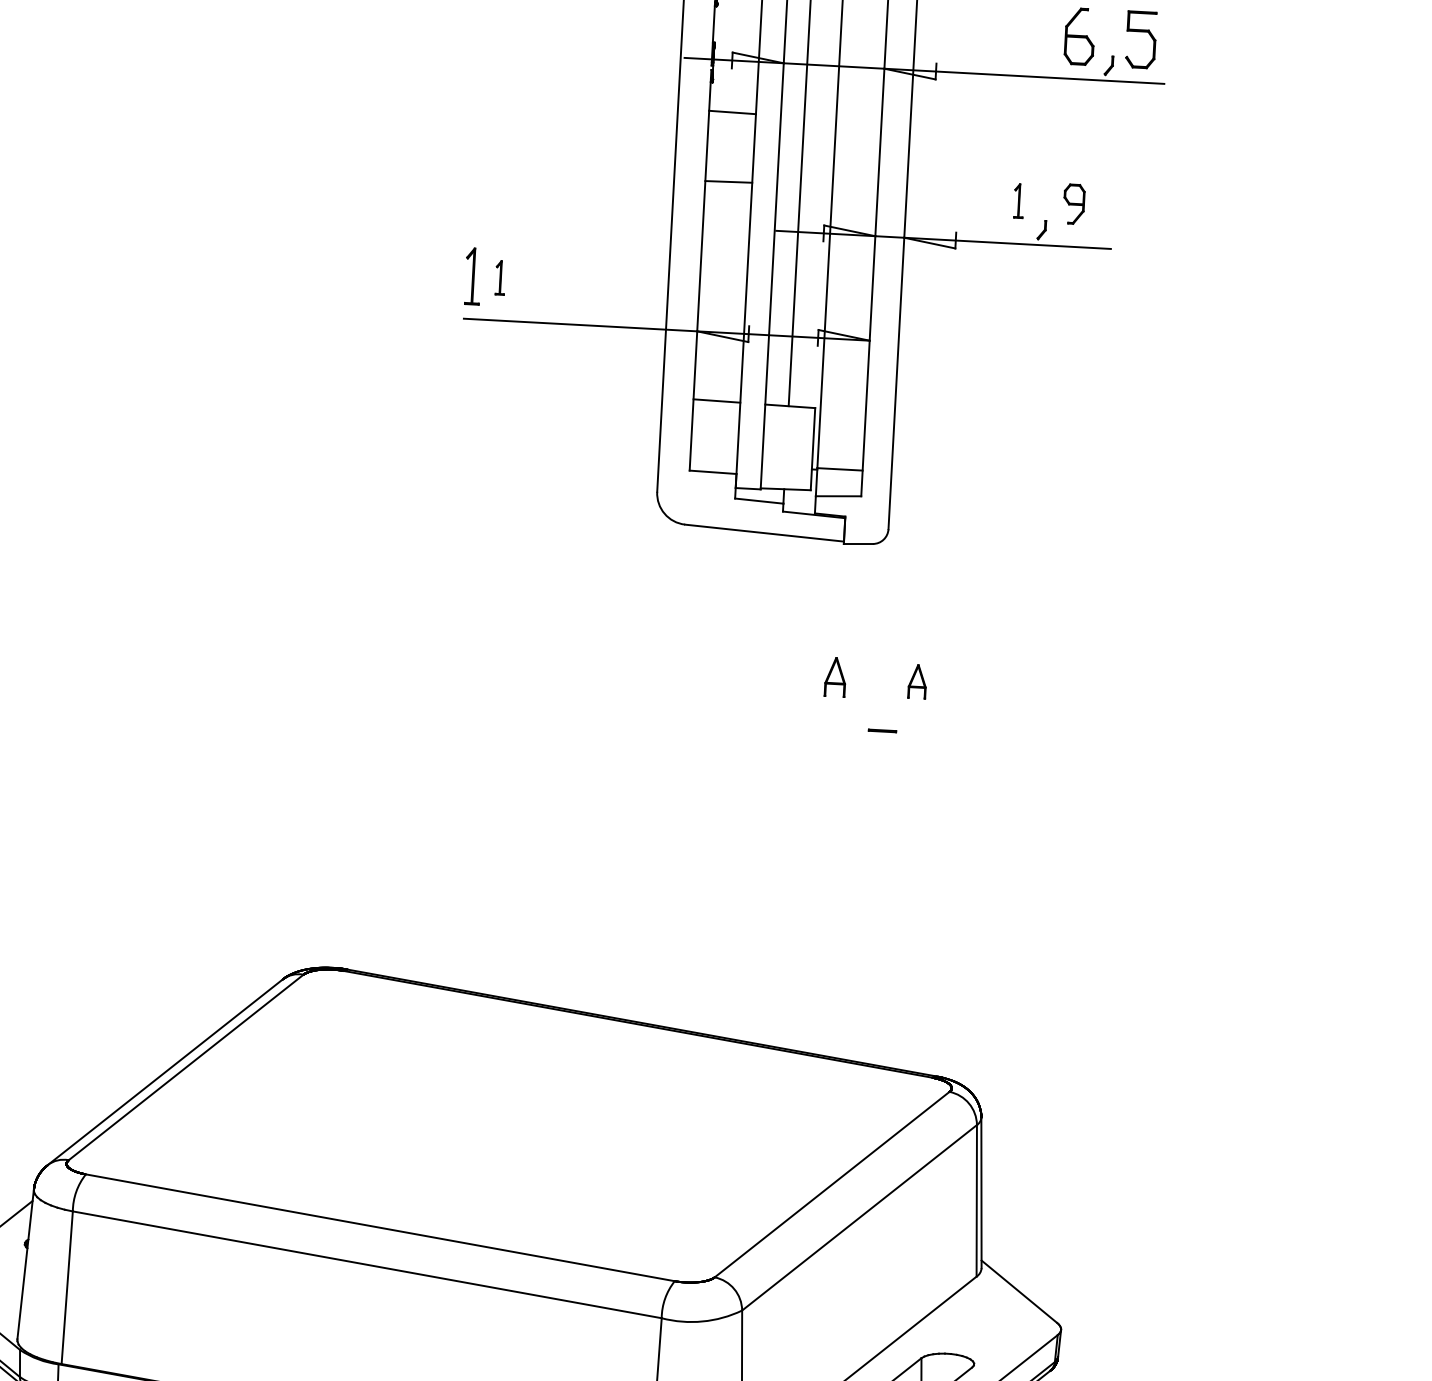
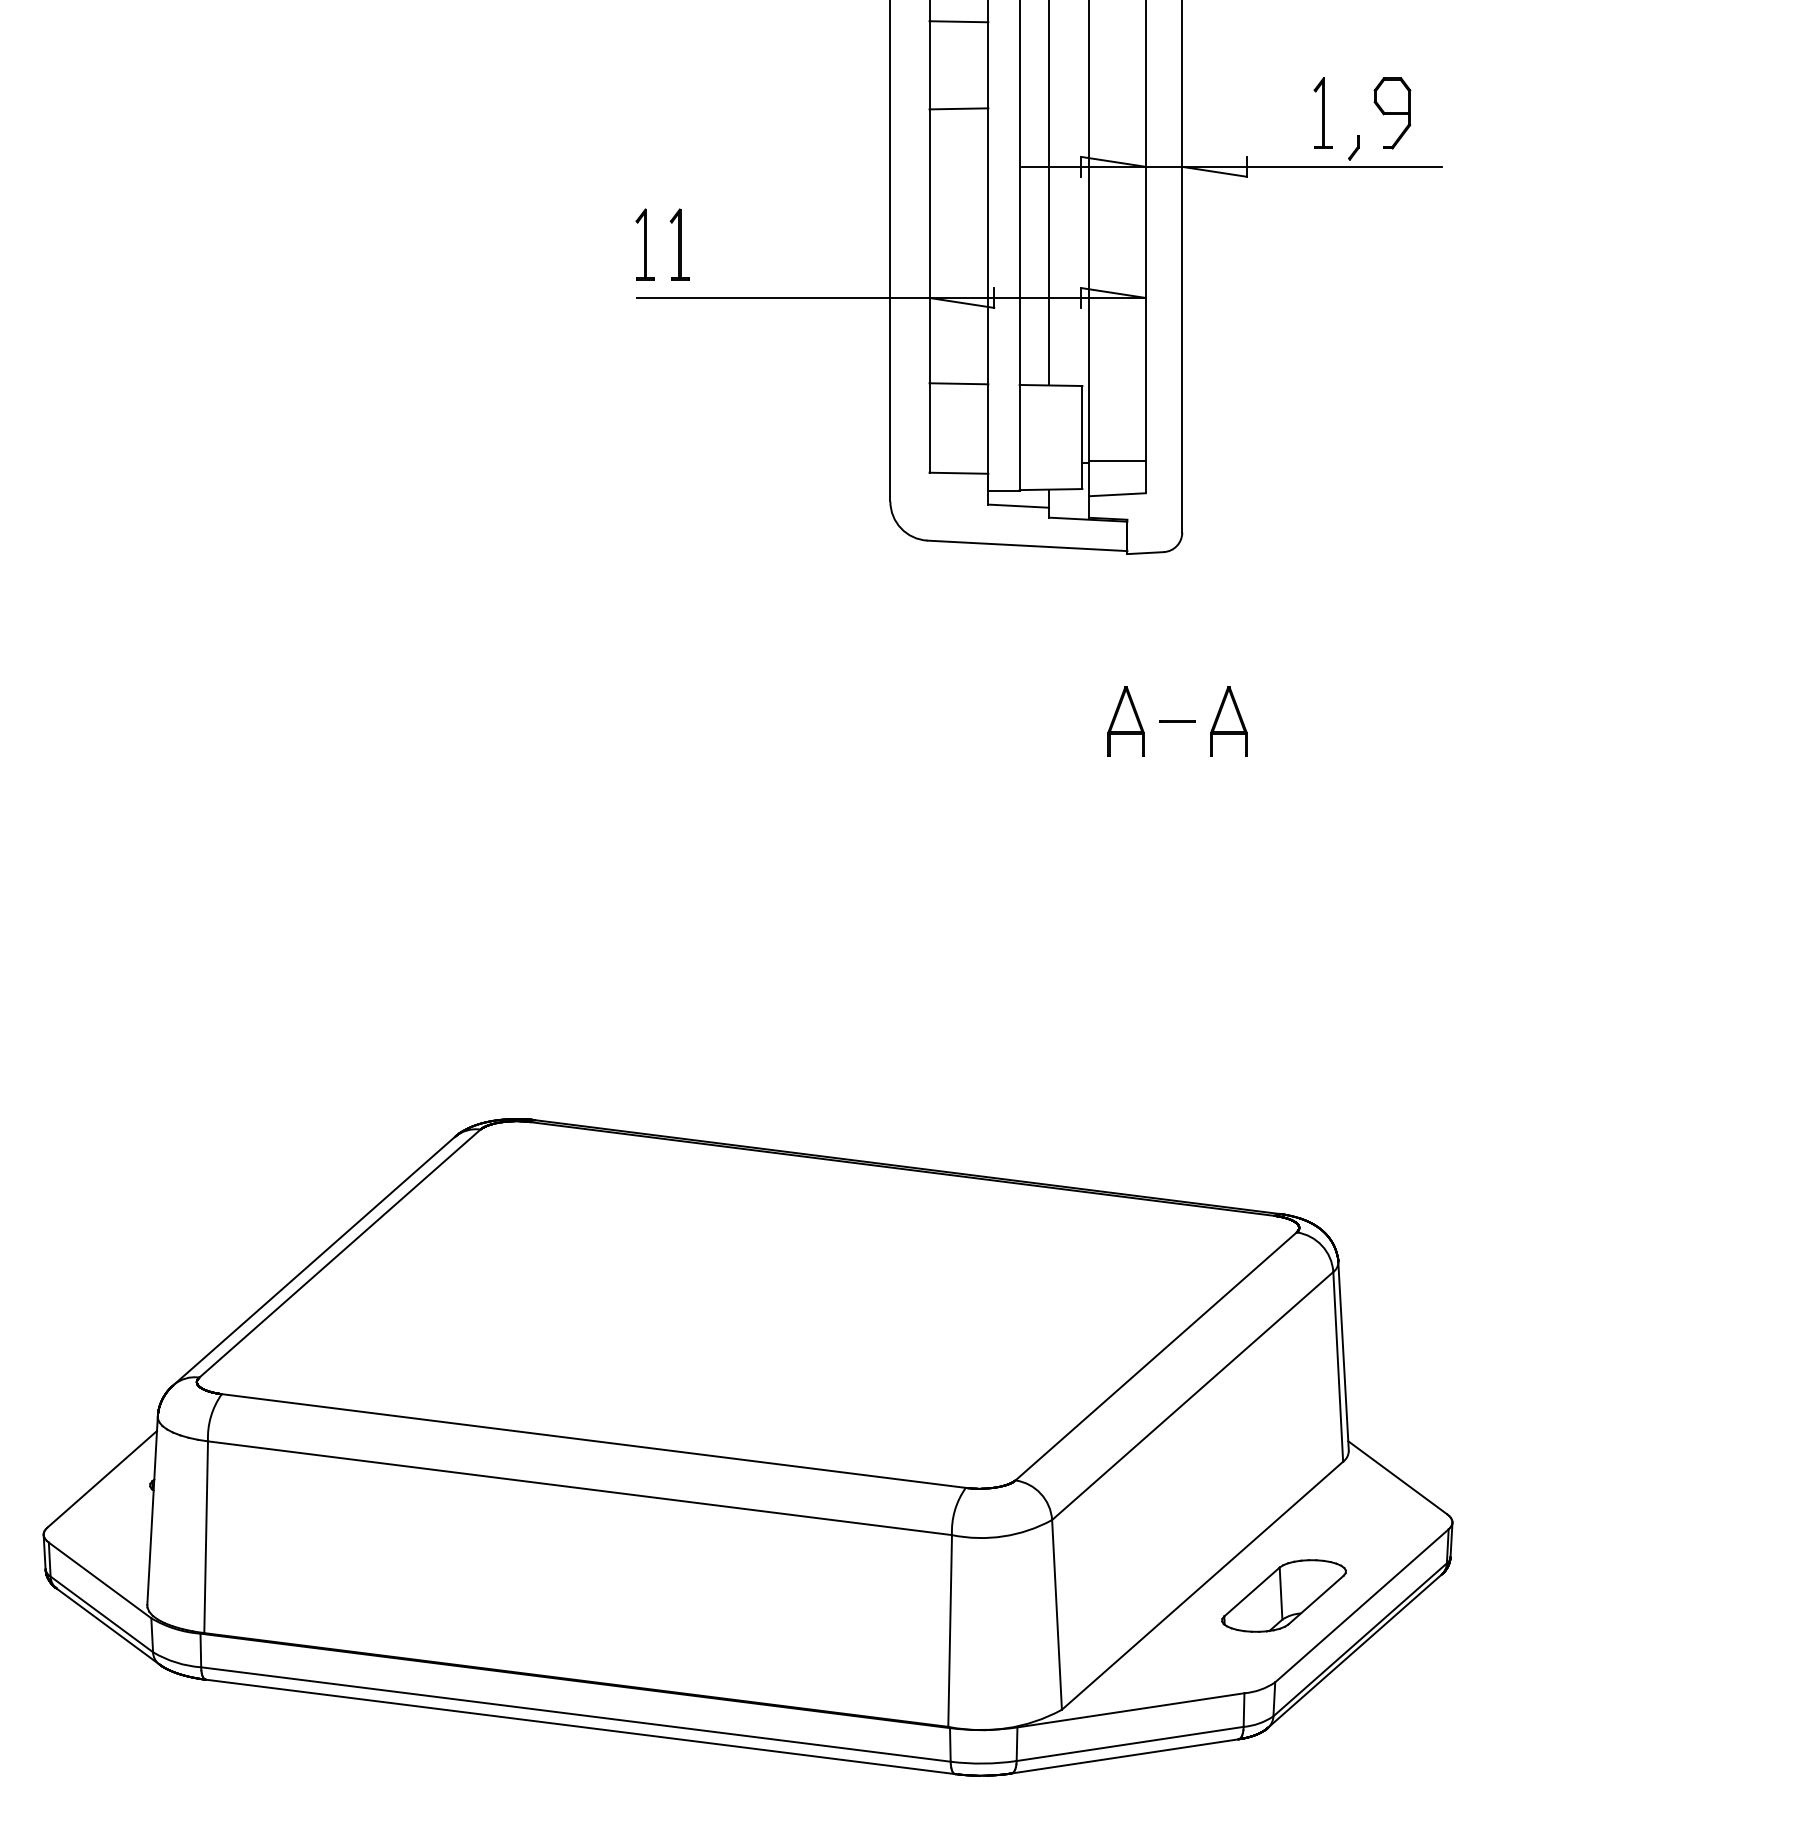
part: (1018, 200) -> (1322, 112), size x1.67
part: (1074, 204) -> (1392, 113), size x1.43
part: (500, 277) -> (679, 244), size x1.67
part: (835, 677) -> (1125, 721), size x1.43
part: (917, 681) -> (1228, 721), size x1.67
line: (882, 731) -> (1177, 721), moved

